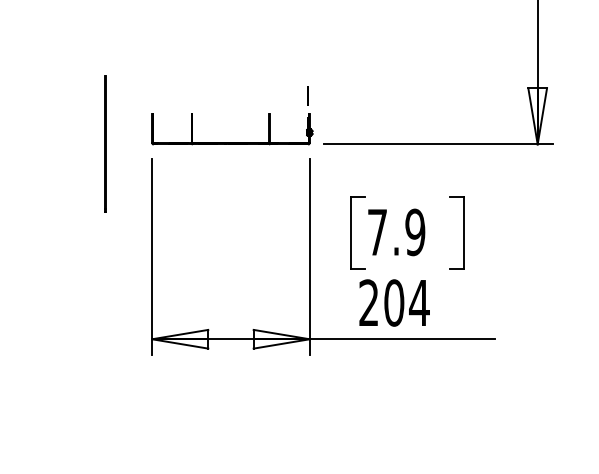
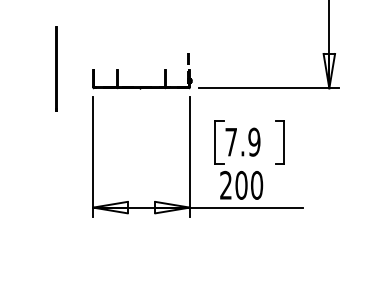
line: (105, 143) -> (56, 68), moved
text: (418, 303) -> (256, 185), 204 -> 200

